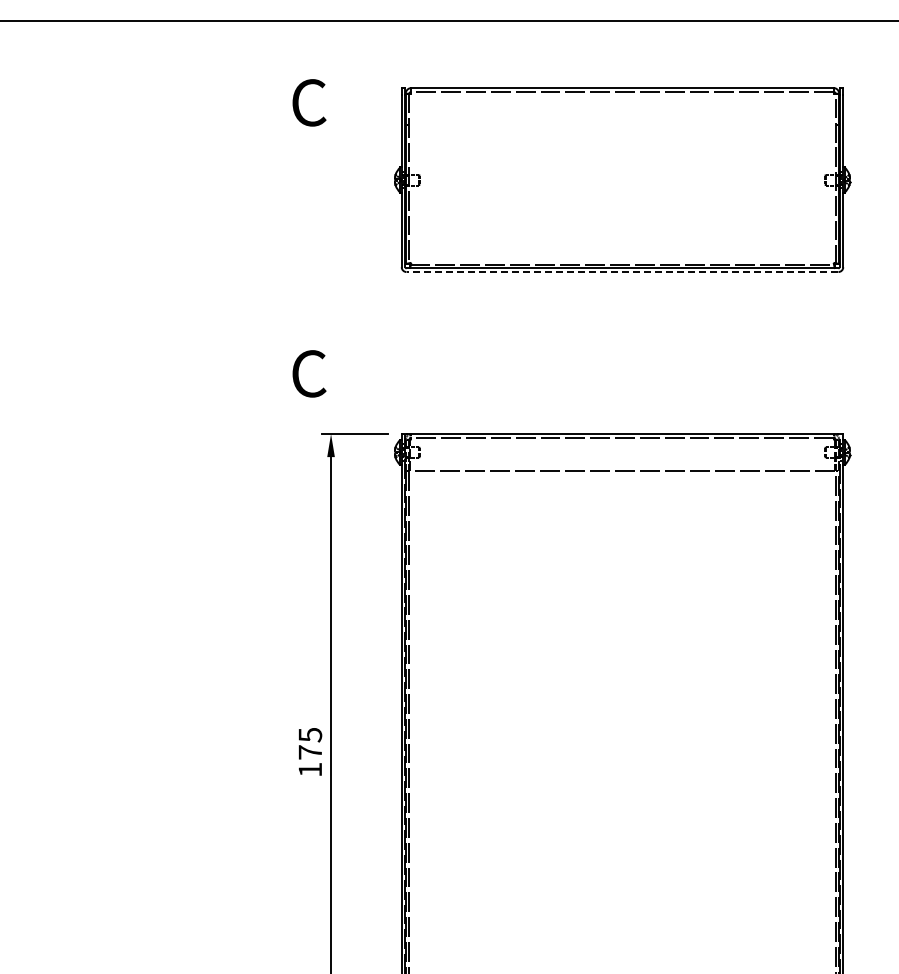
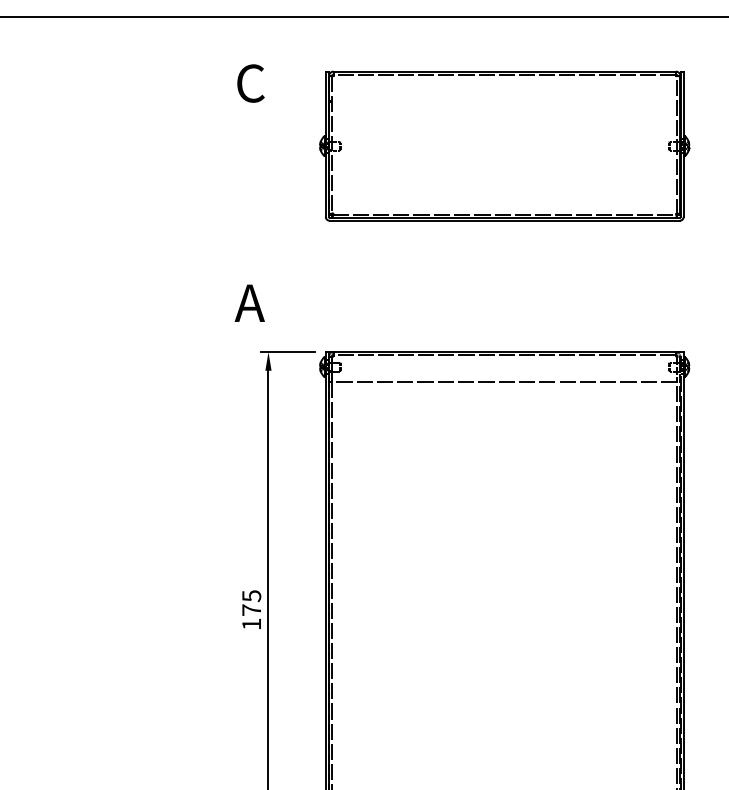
line: (622, 272) -> (504, 221), dashed -> solid
text: (307, 373) -> (249, 302), C -> A

